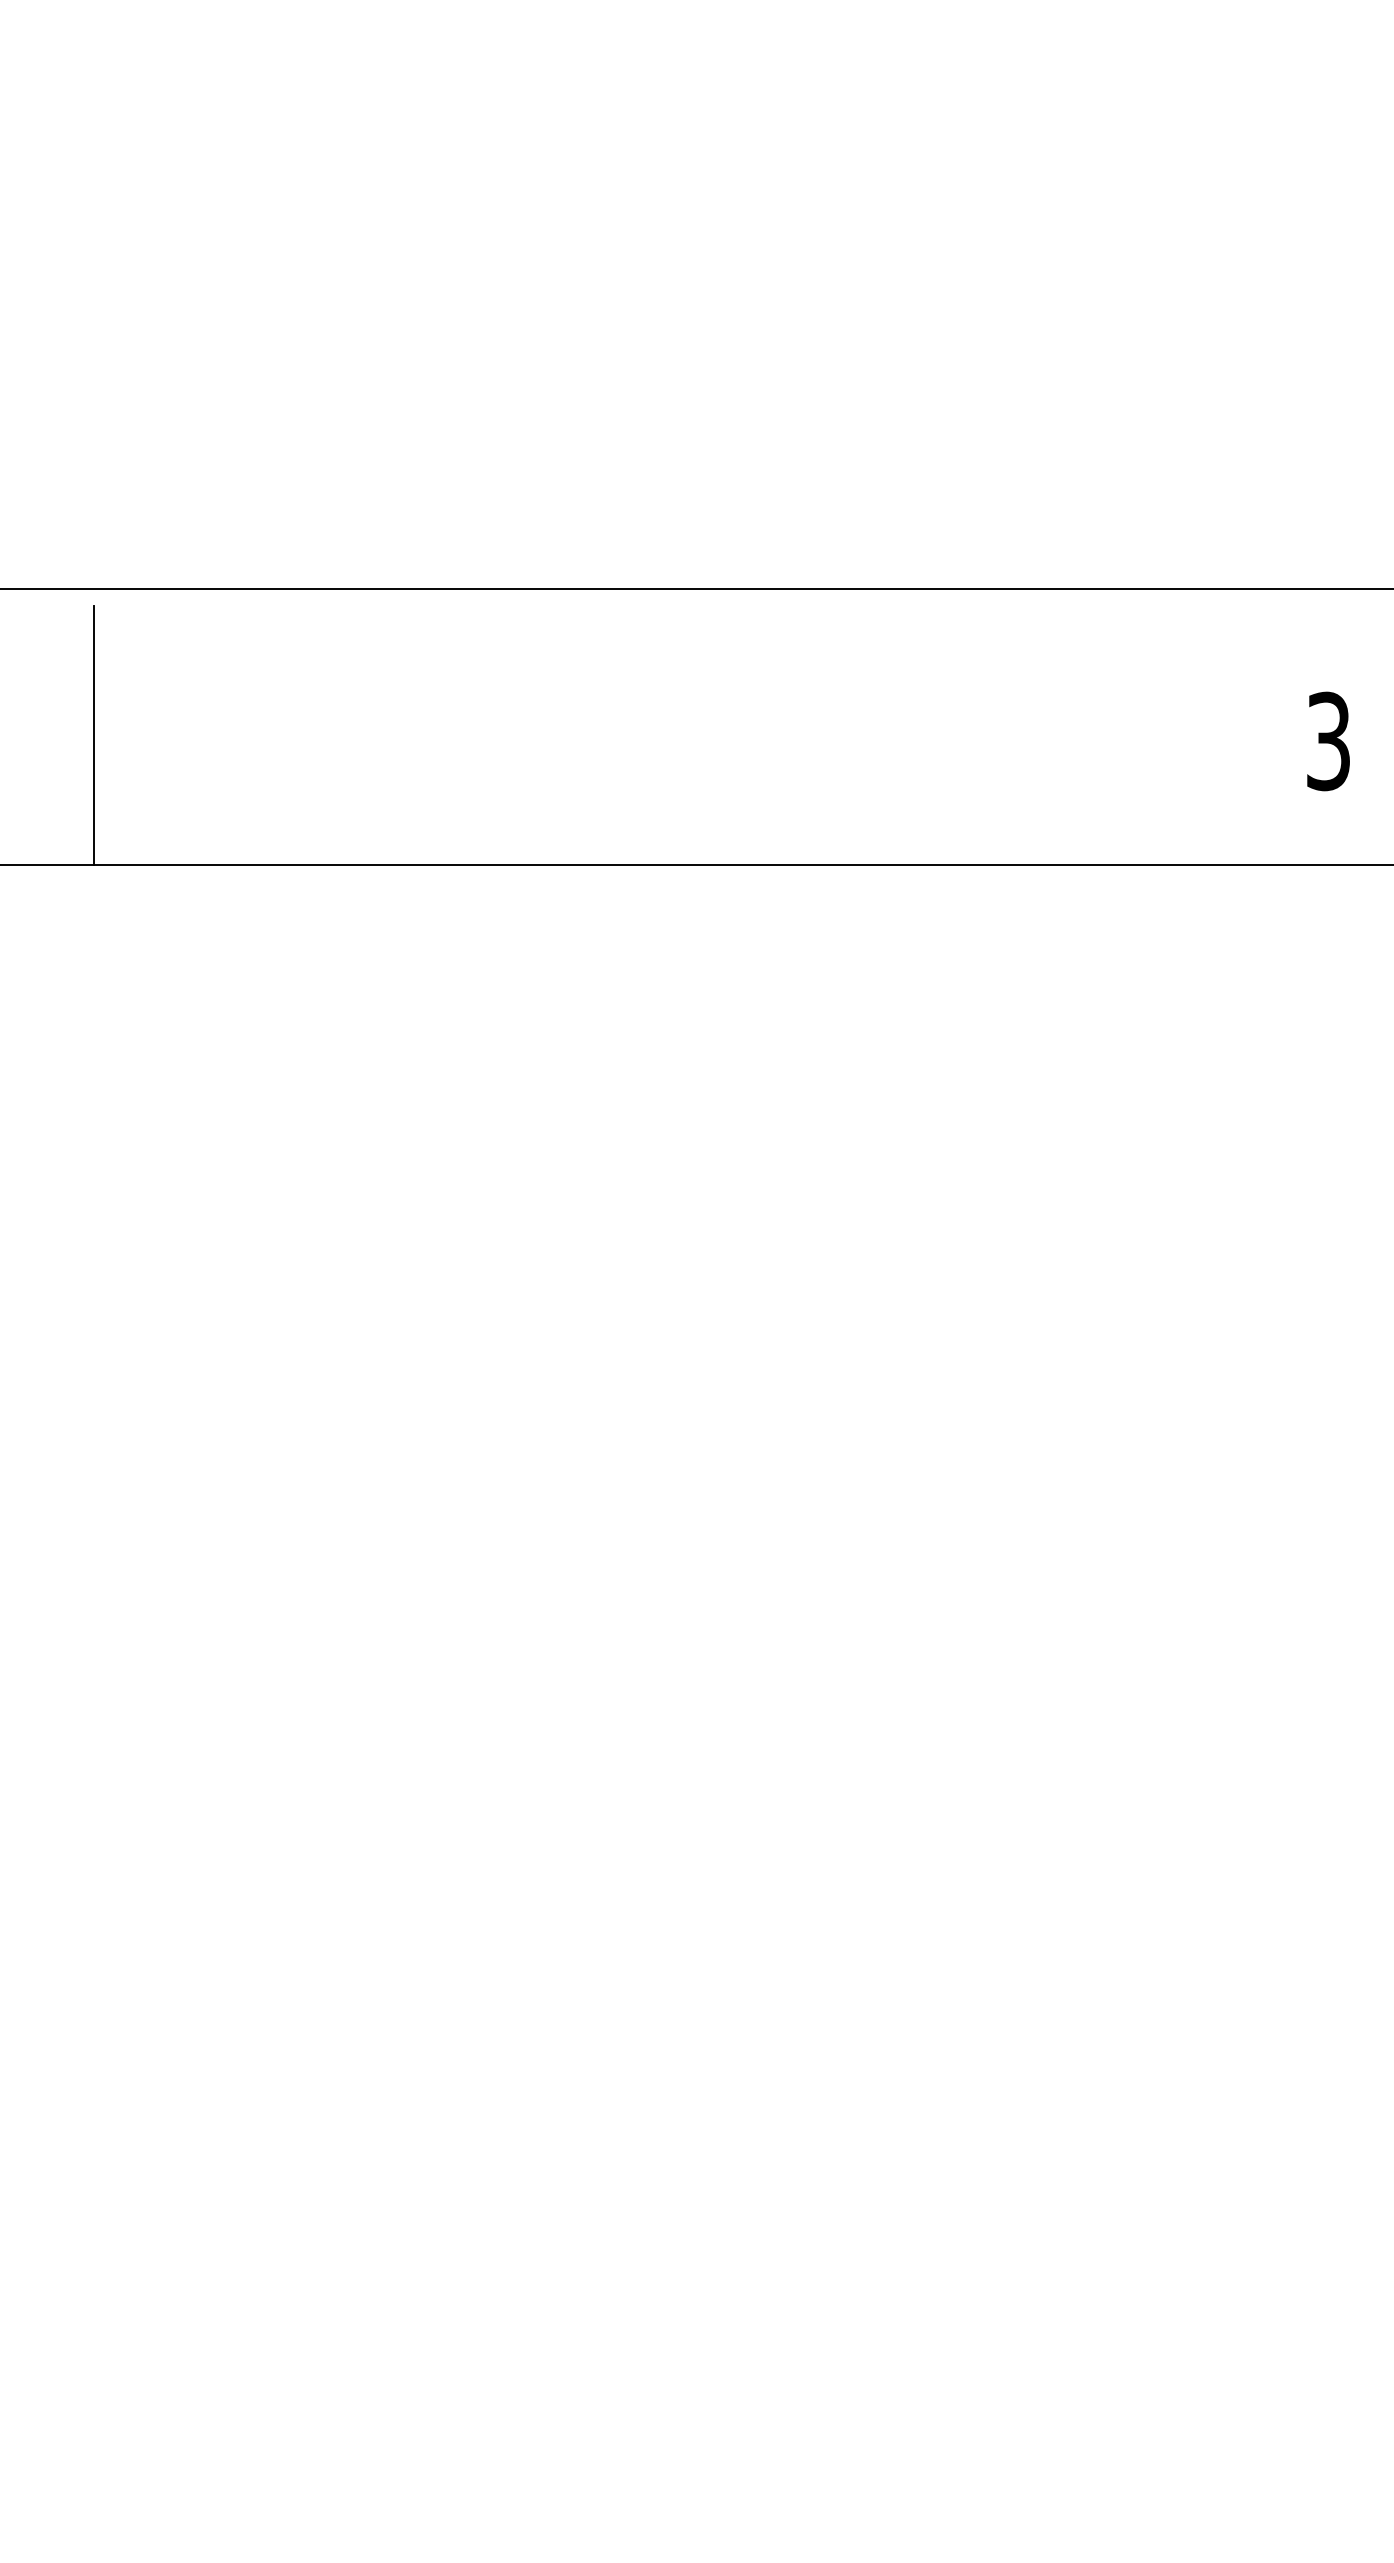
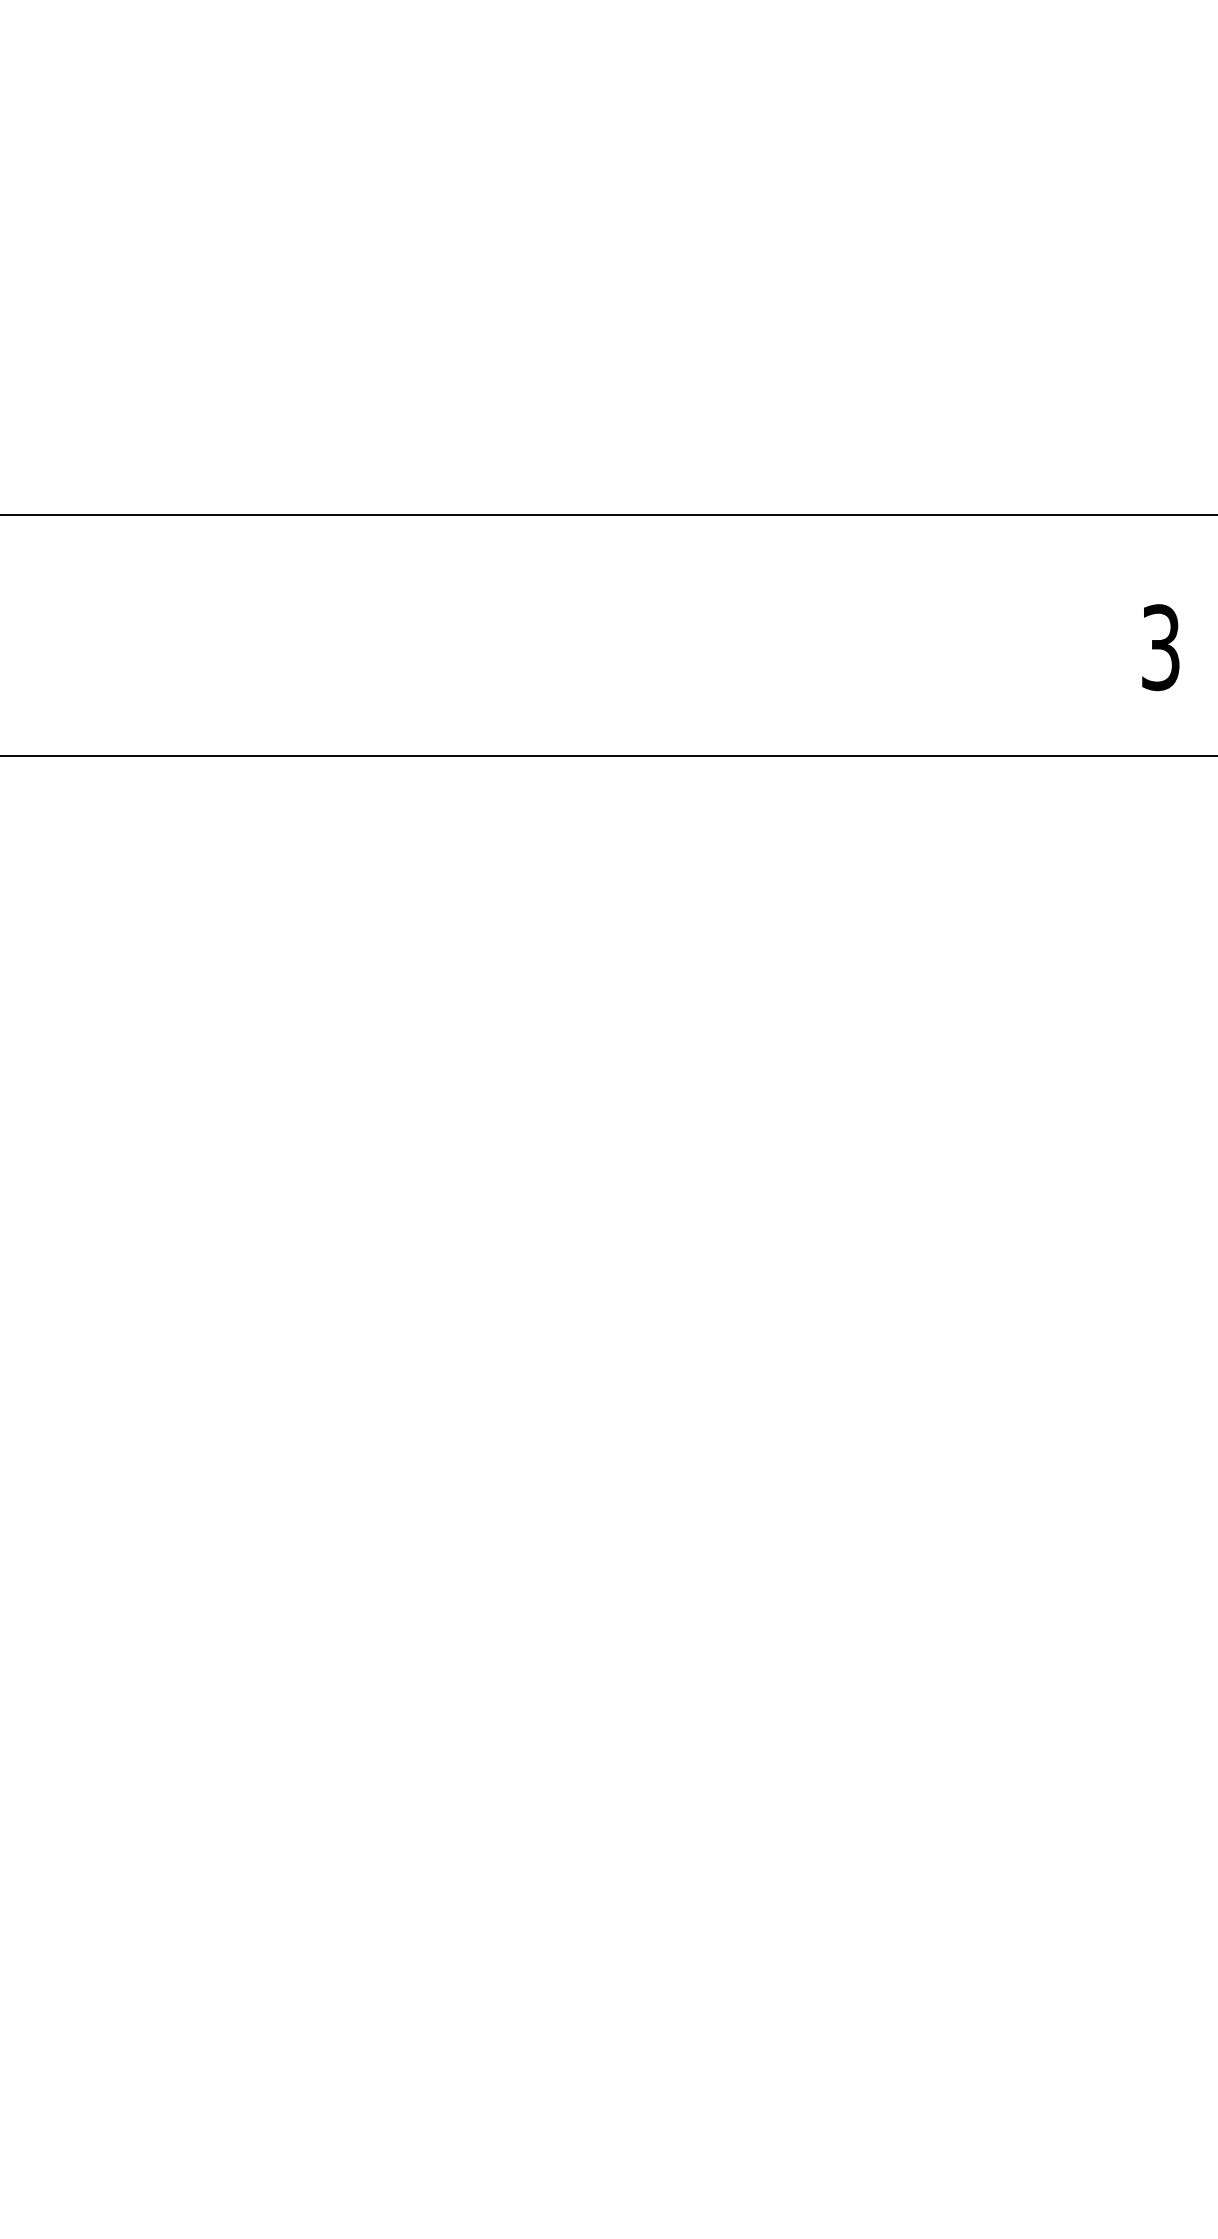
line: (93, 735) -> (81, 642), removed

